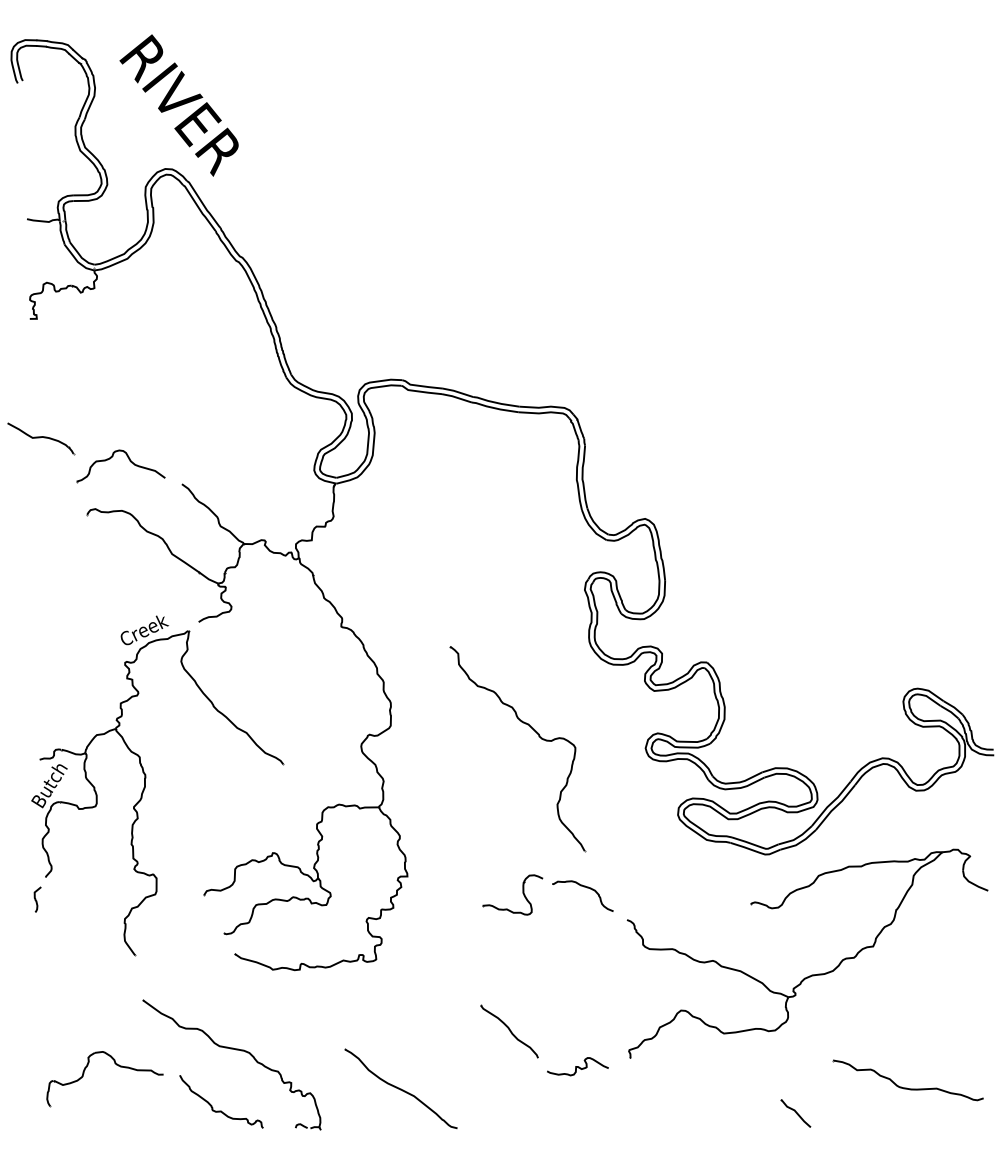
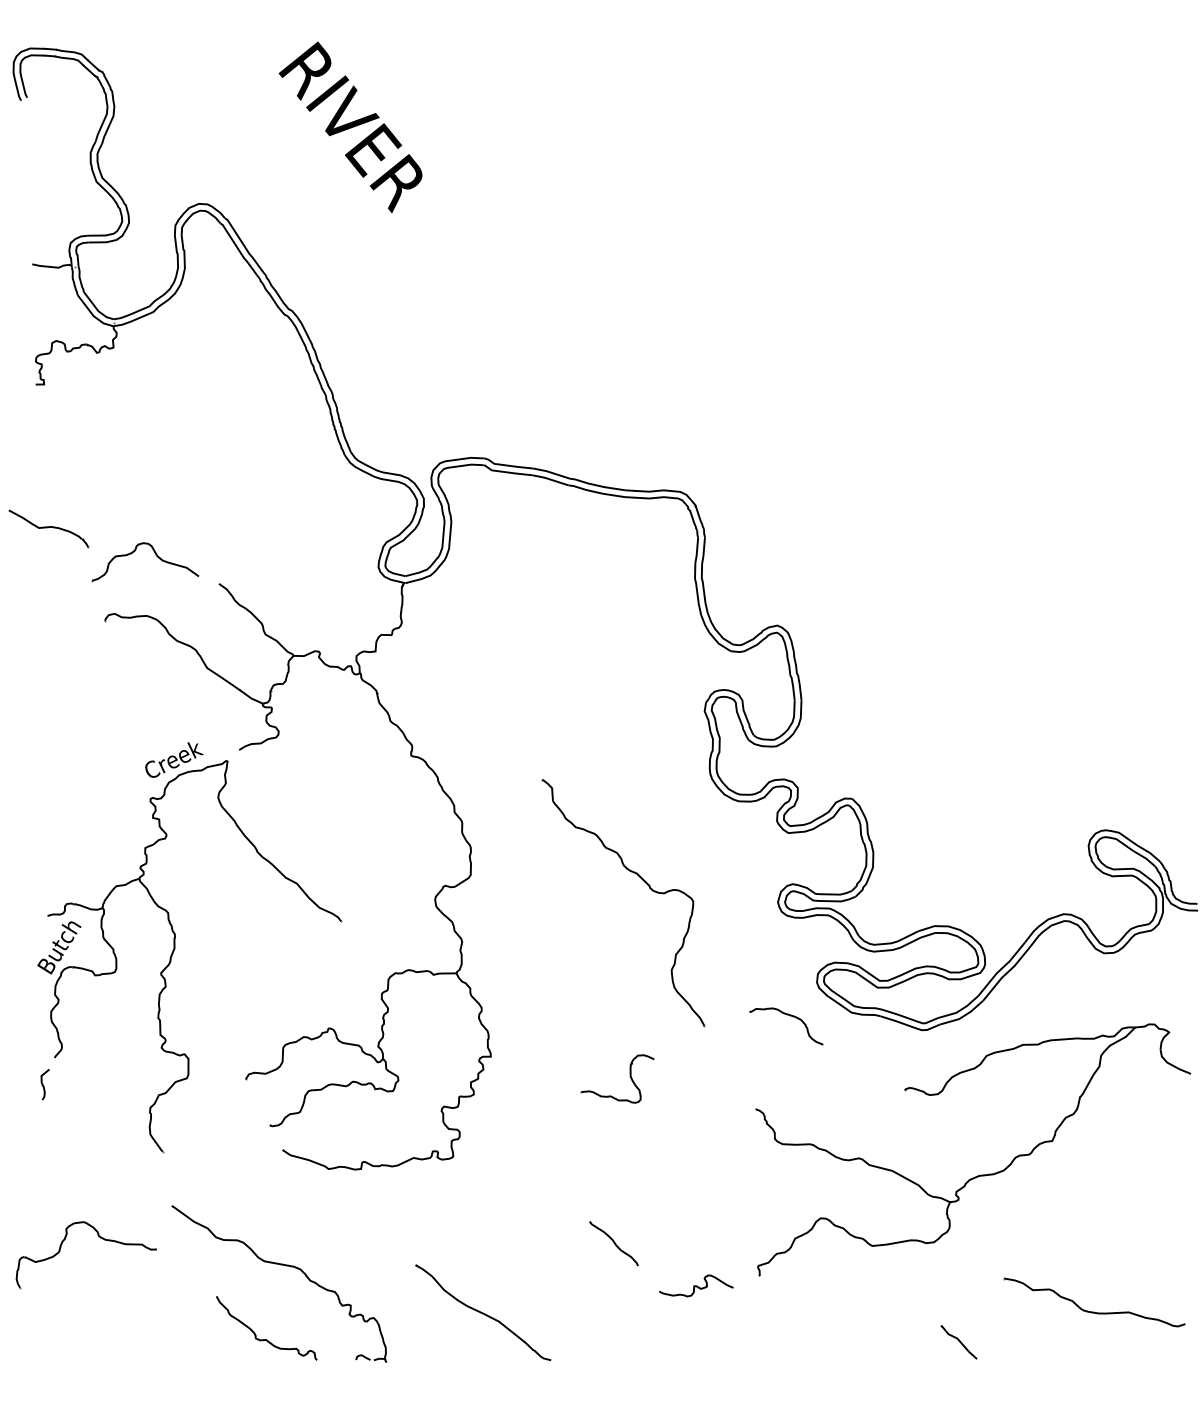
text: (179, 105) -> (350, 127), moved
curve: (586, 887) -> (790, 1016), moved
part: (509, 1031) -> (613, 1243), size x0.7
part: (116, 1065) -> (100, 1238), moved

